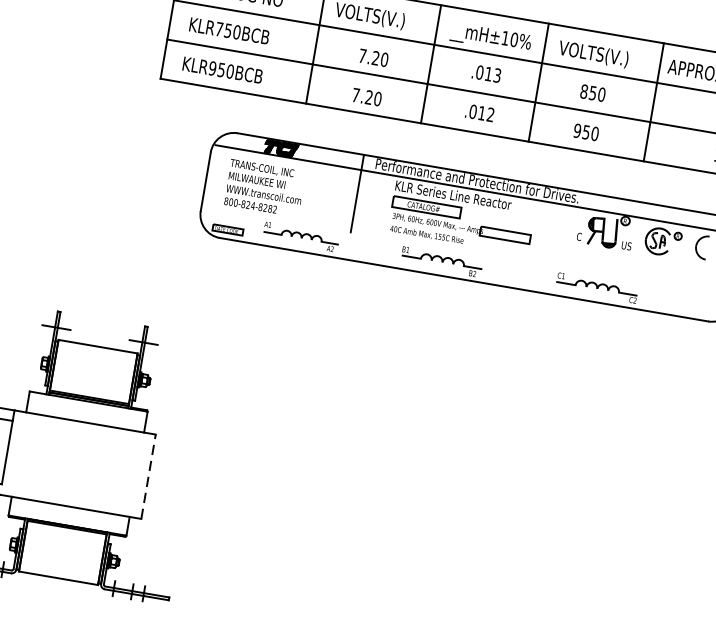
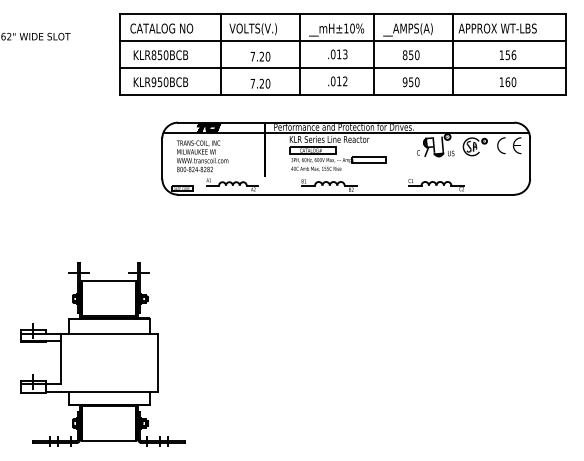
text: (218, 29) -> (153, 55), KLR750BCB -> KLR850BCB
text: (593, 54) -> (407, 29), VOLTS(V.) -> __AMPS(A)
line: (148, 476) -> (157, 362), dashed -> solid

